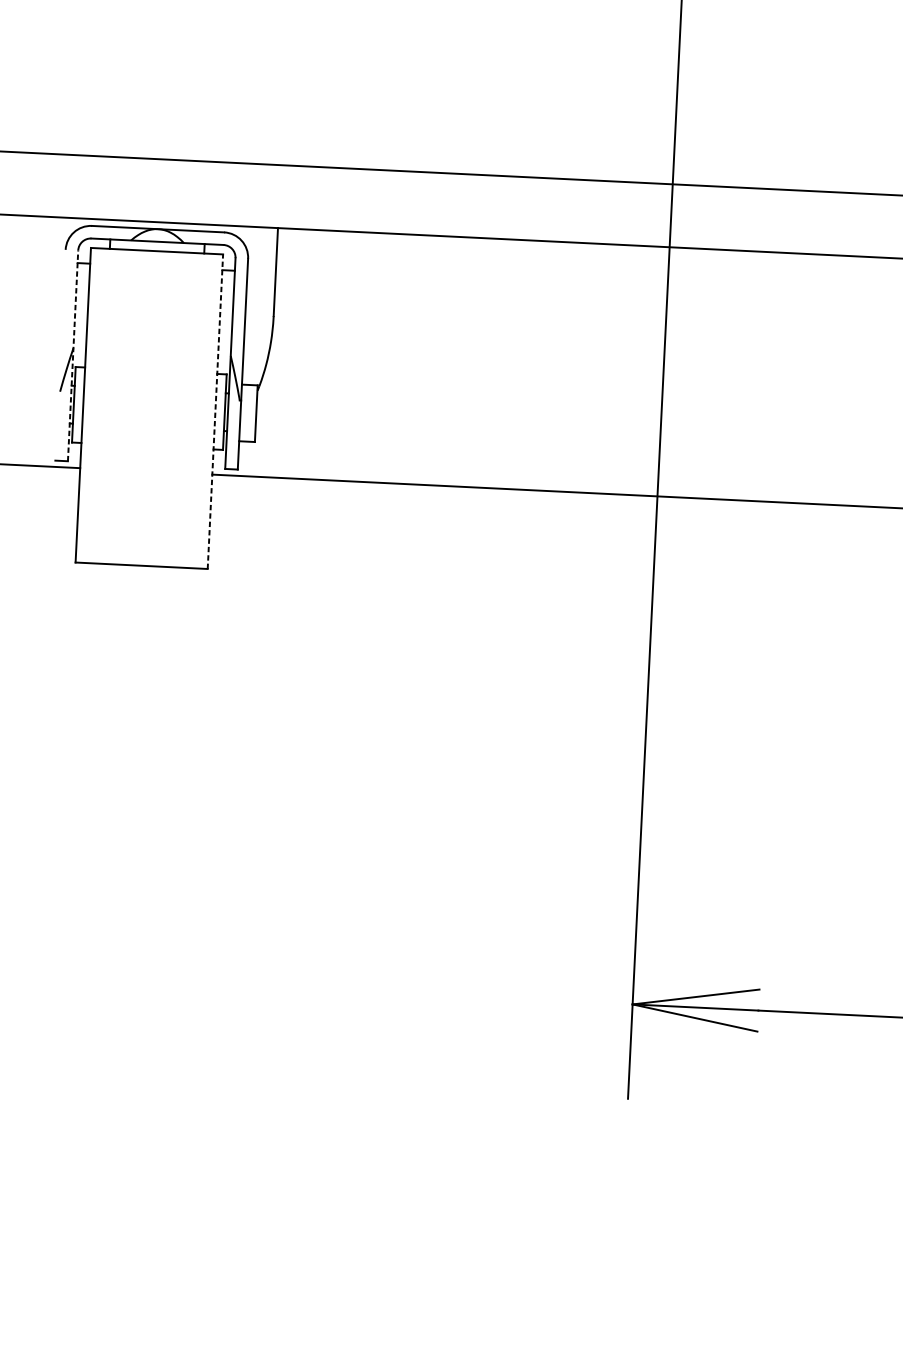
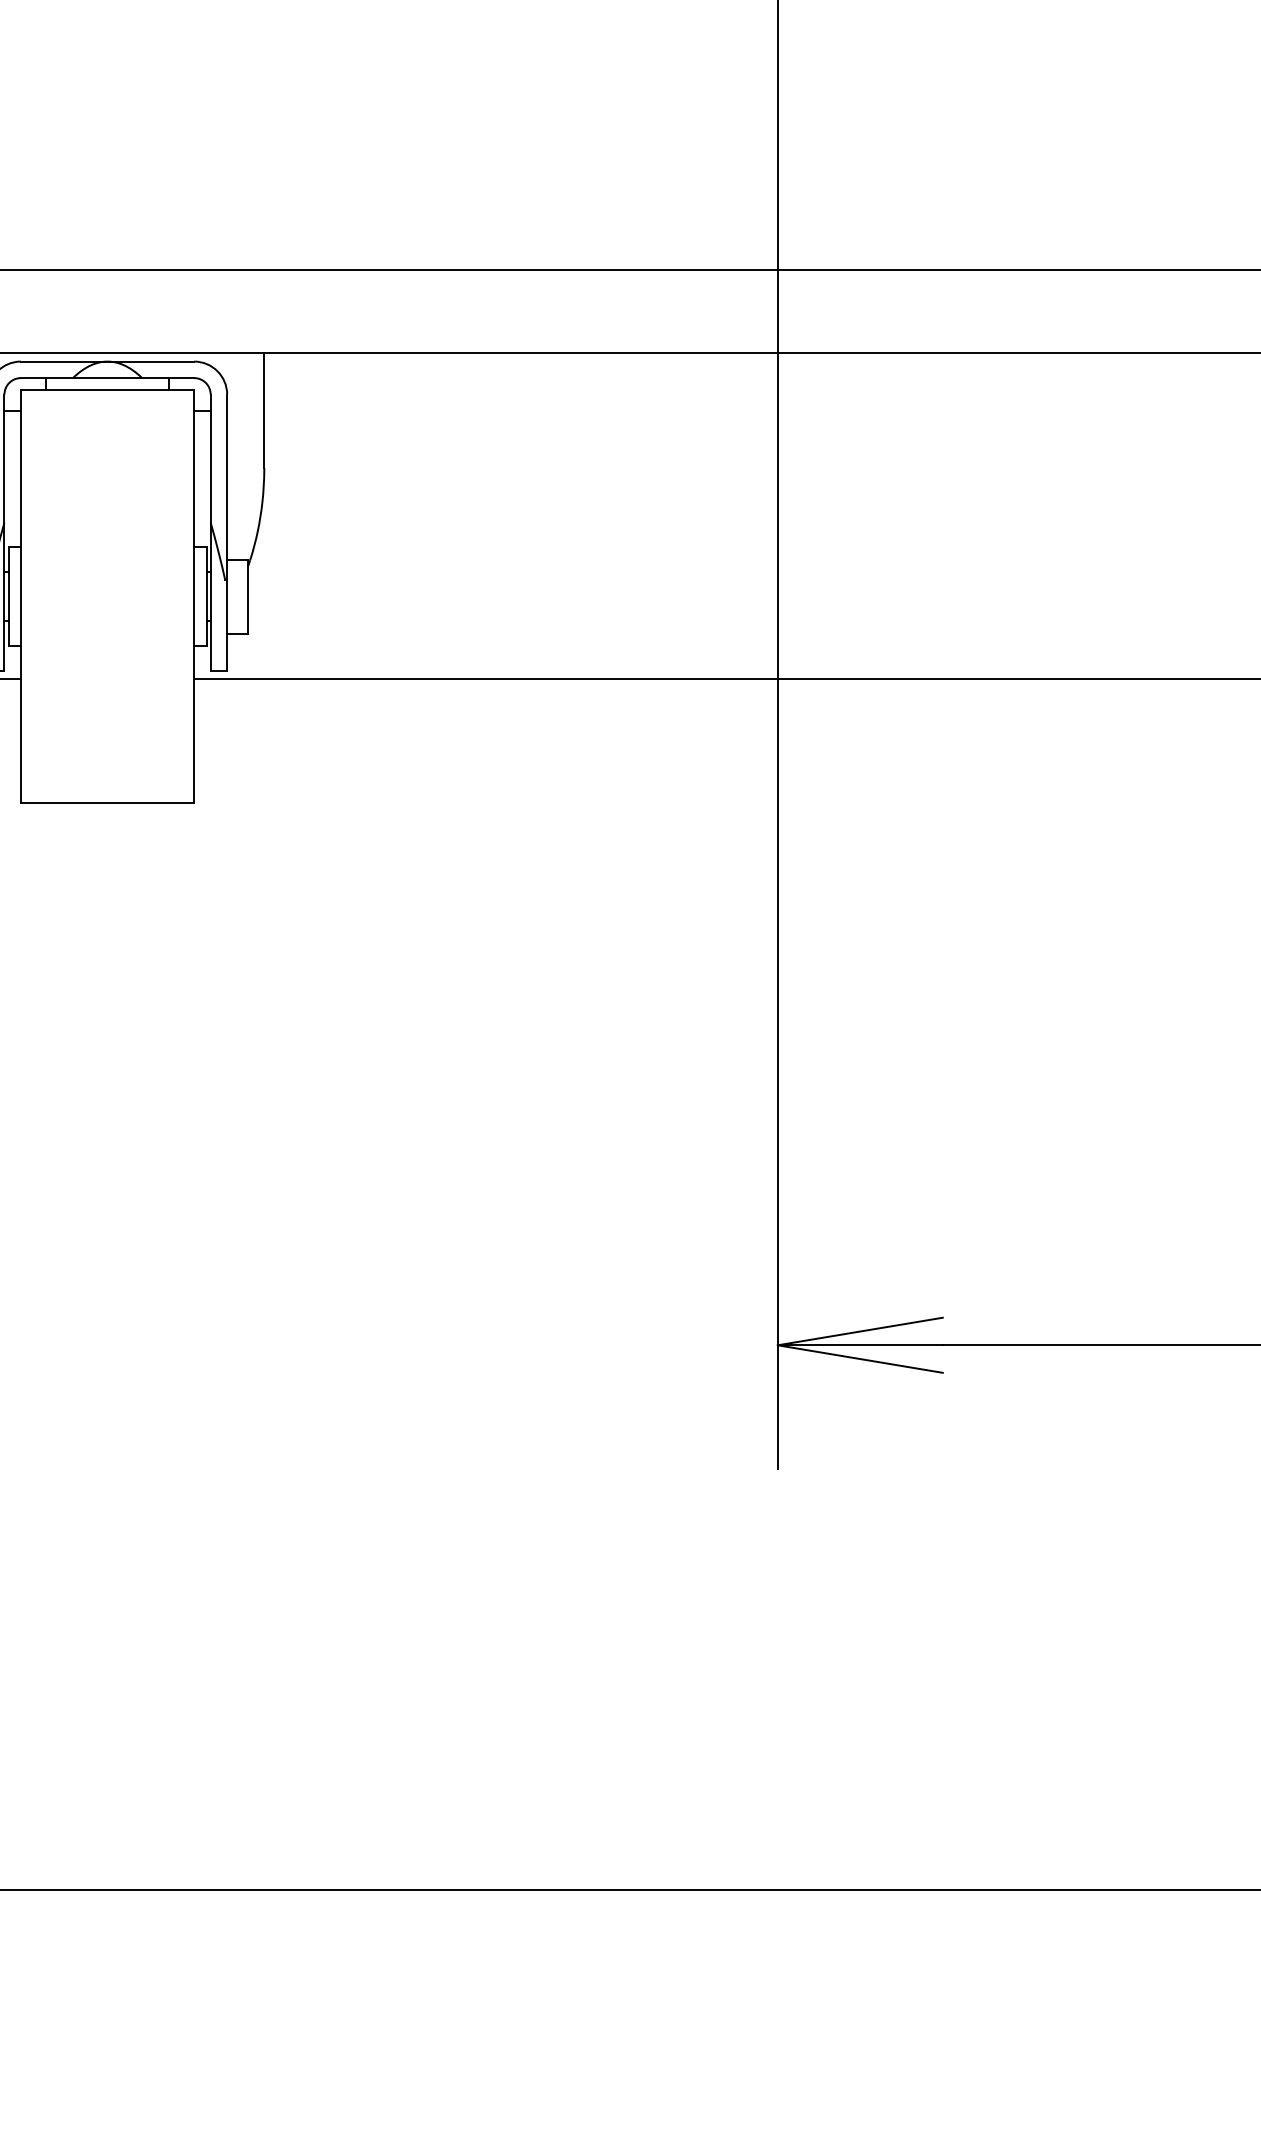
line: (73, 355) -> (4, 532), dashed -> solid
line: (215, 411) -> (194, 596), dashed -> solid

